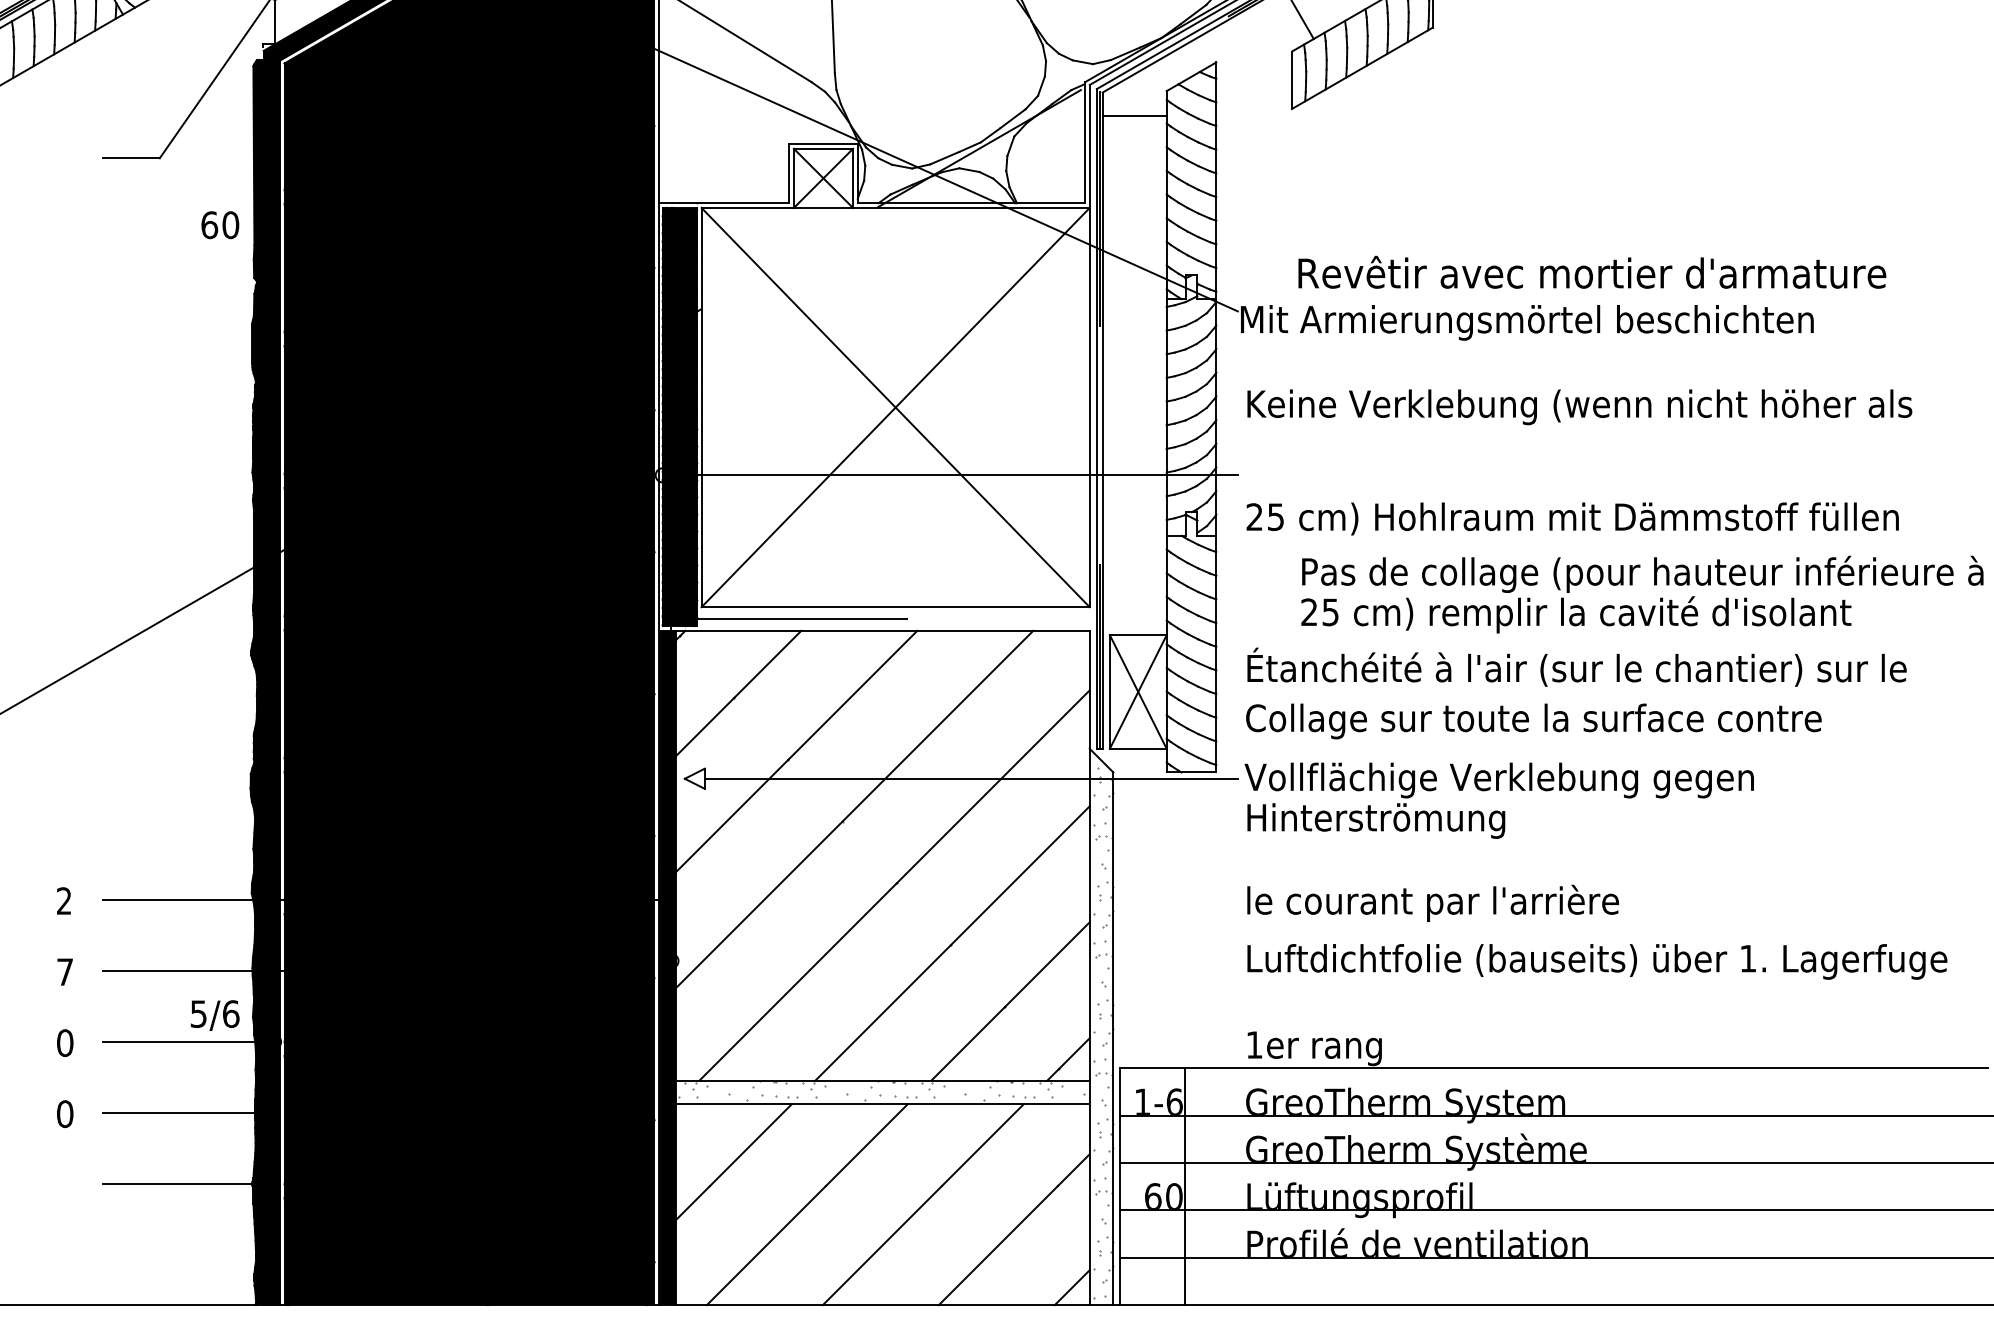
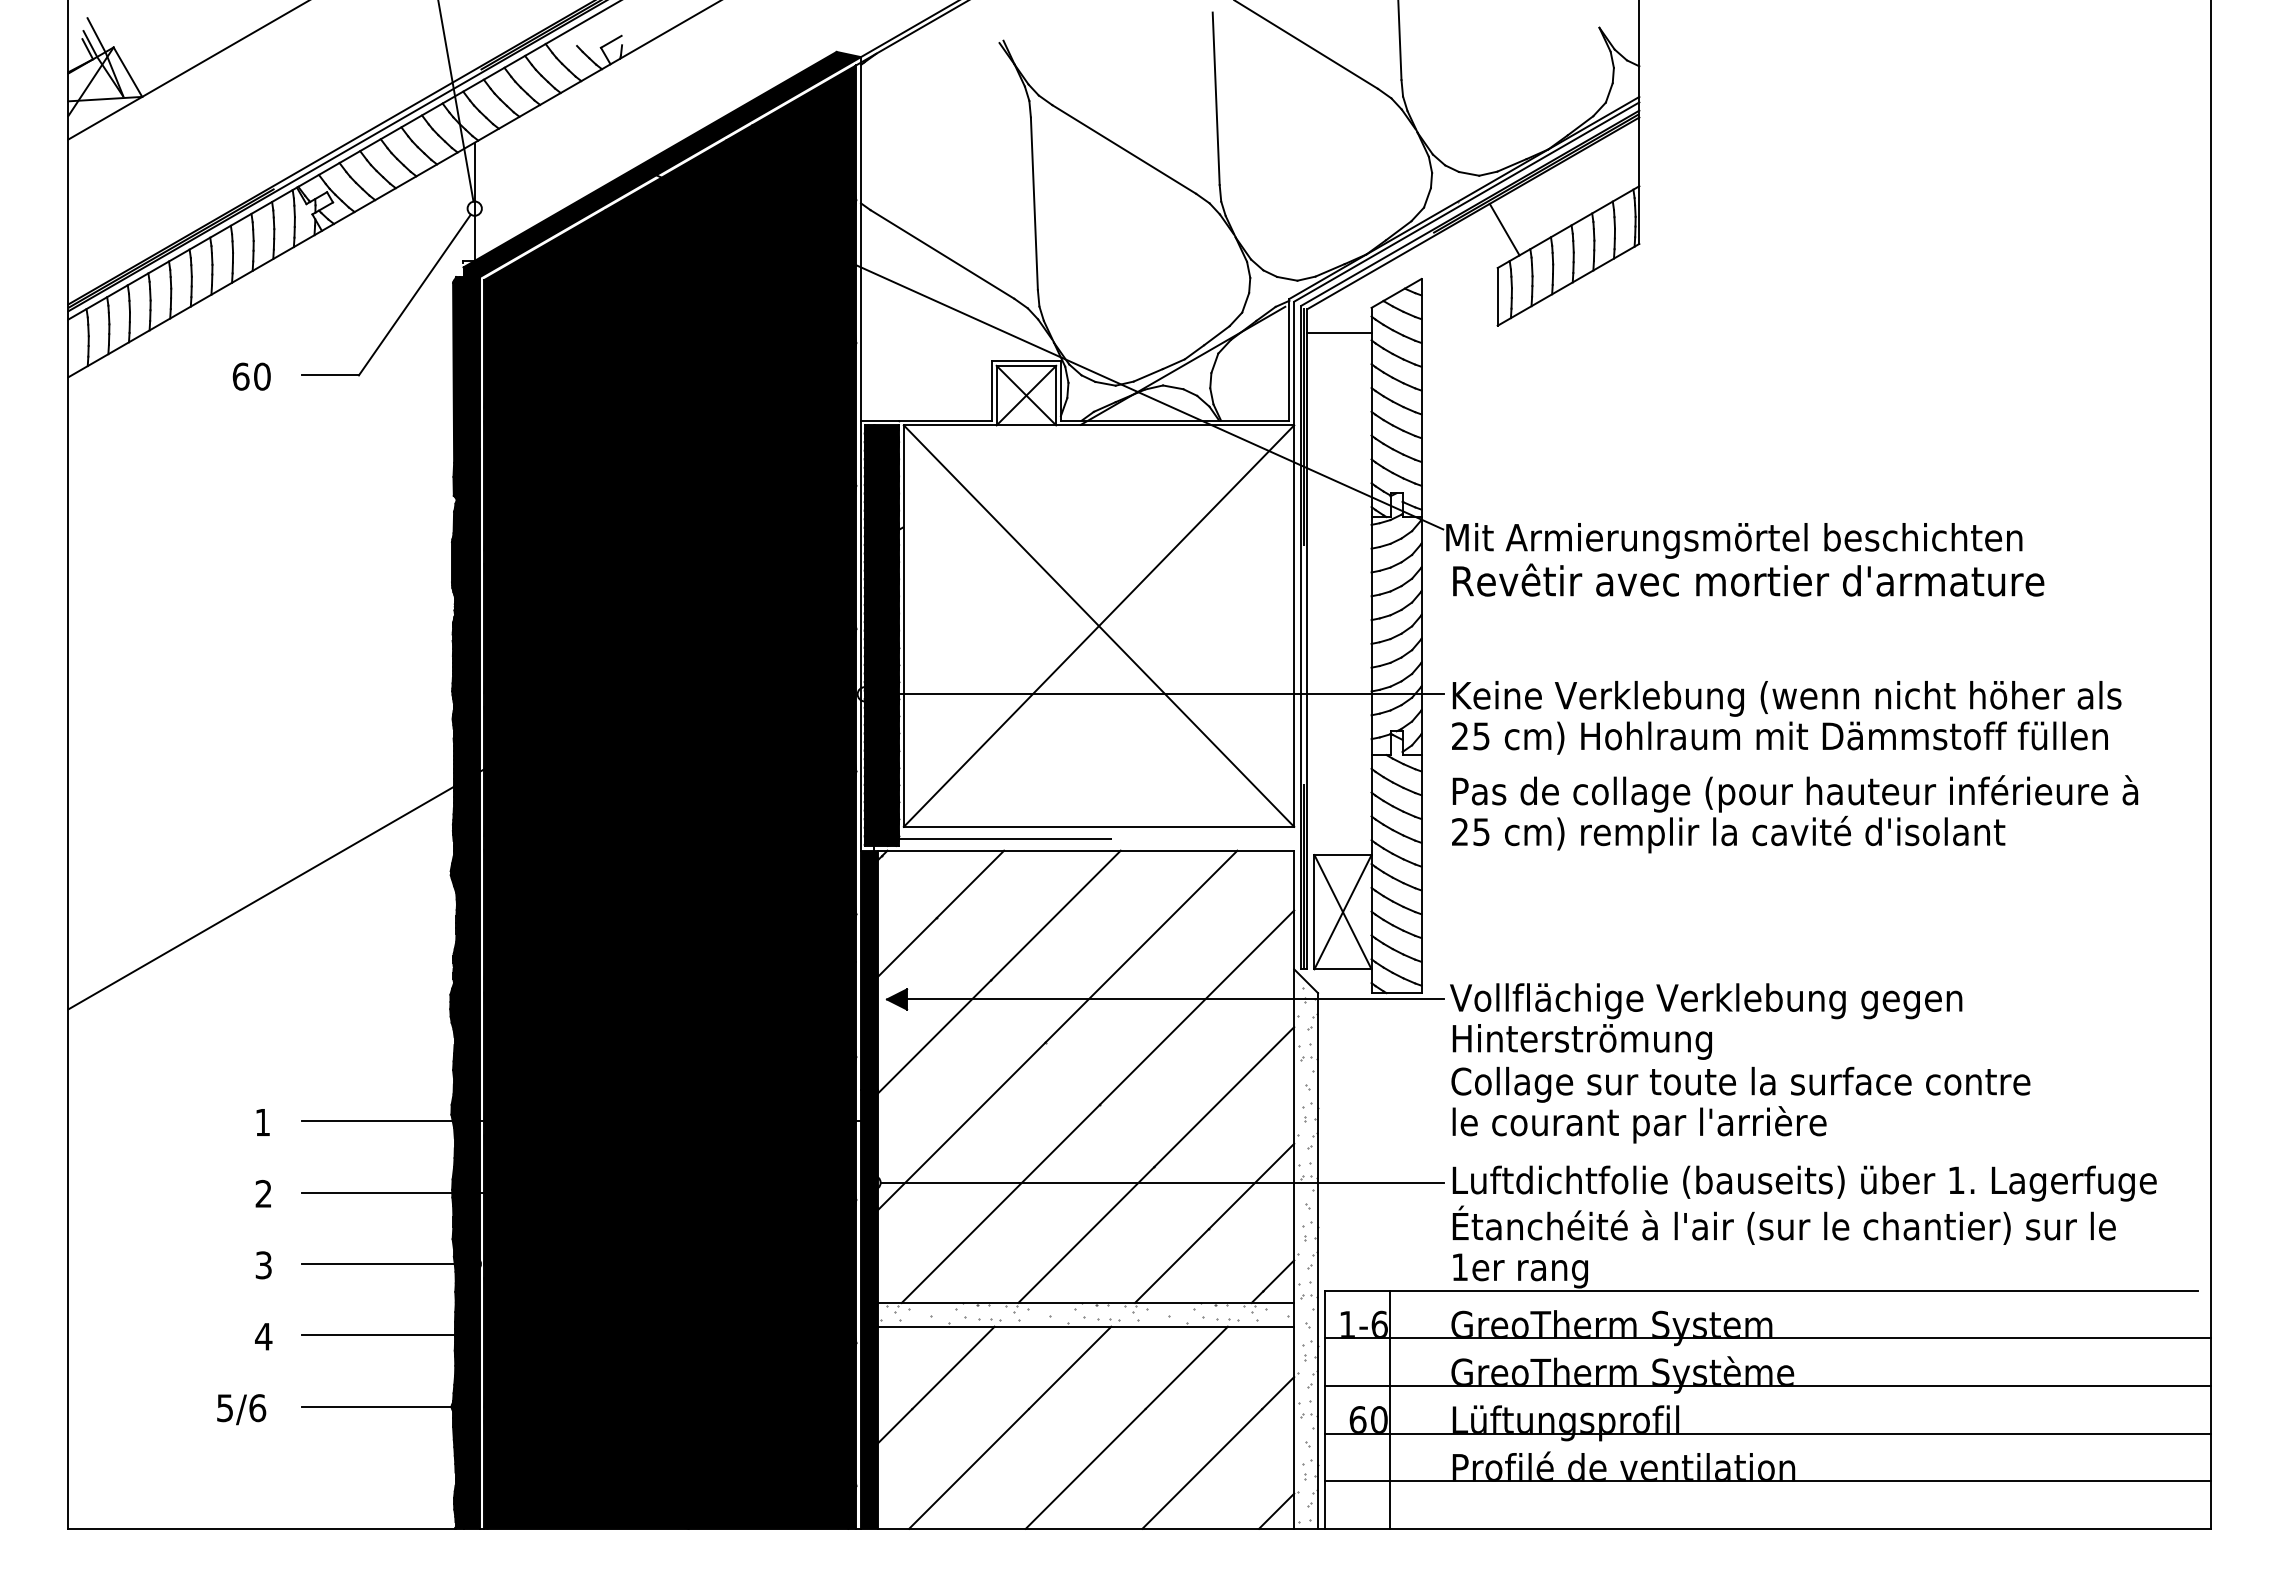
text: (220, 225) -> (251, 376), moved
text: (1592, 271) -> (1748, 579), moved
text: (1579, 406) -> (1786, 698), moved
text: (1642, 594) -> (1795, 814), moved
text: (1576, 666) -> (1783, 1224), moved
text: (1533, 721) -> (1740, 1084), moved
fill: (695, 778) -> (897, 999), added
text: (63, 900) -> (262, 1121), 2 -> 1
line: (957, 960) -> (1161, 1182), added
text: (64, 971) -> (263, 1193), 7 -> 2
text: (215, 1015) -> (241, 1409), moved
text: (64, 1043) -> (263, 1265), 0 -> 3
text: (64, 1113) -> (263, 1336), 0 -> 4

